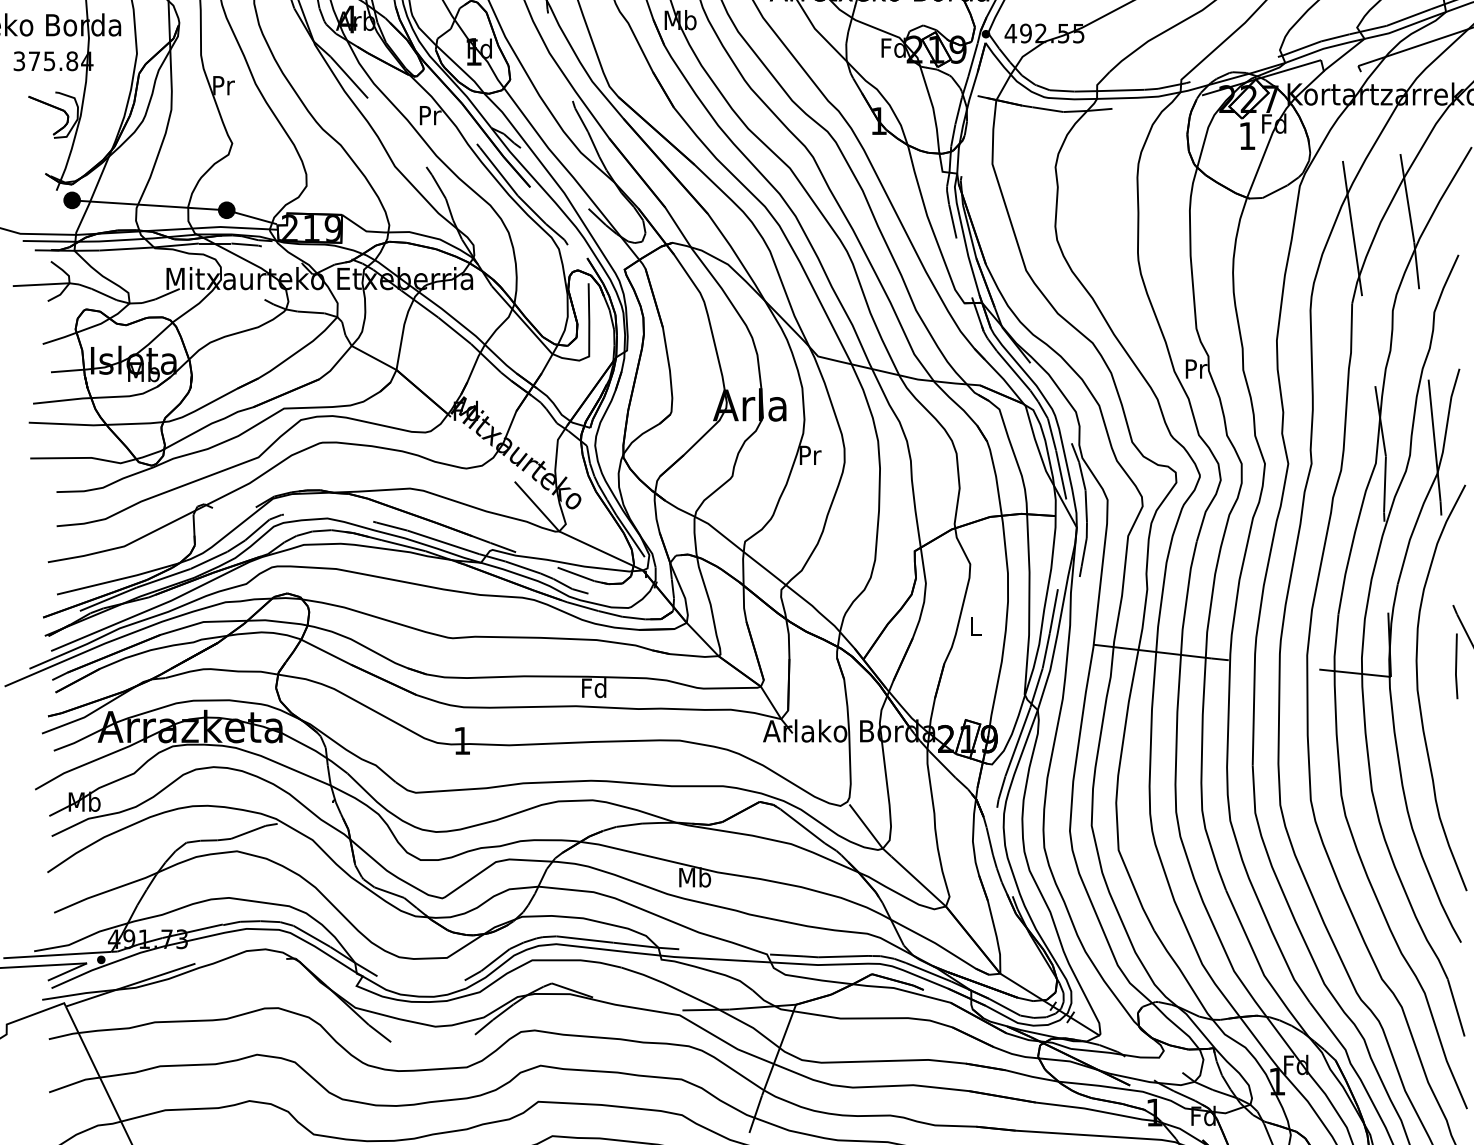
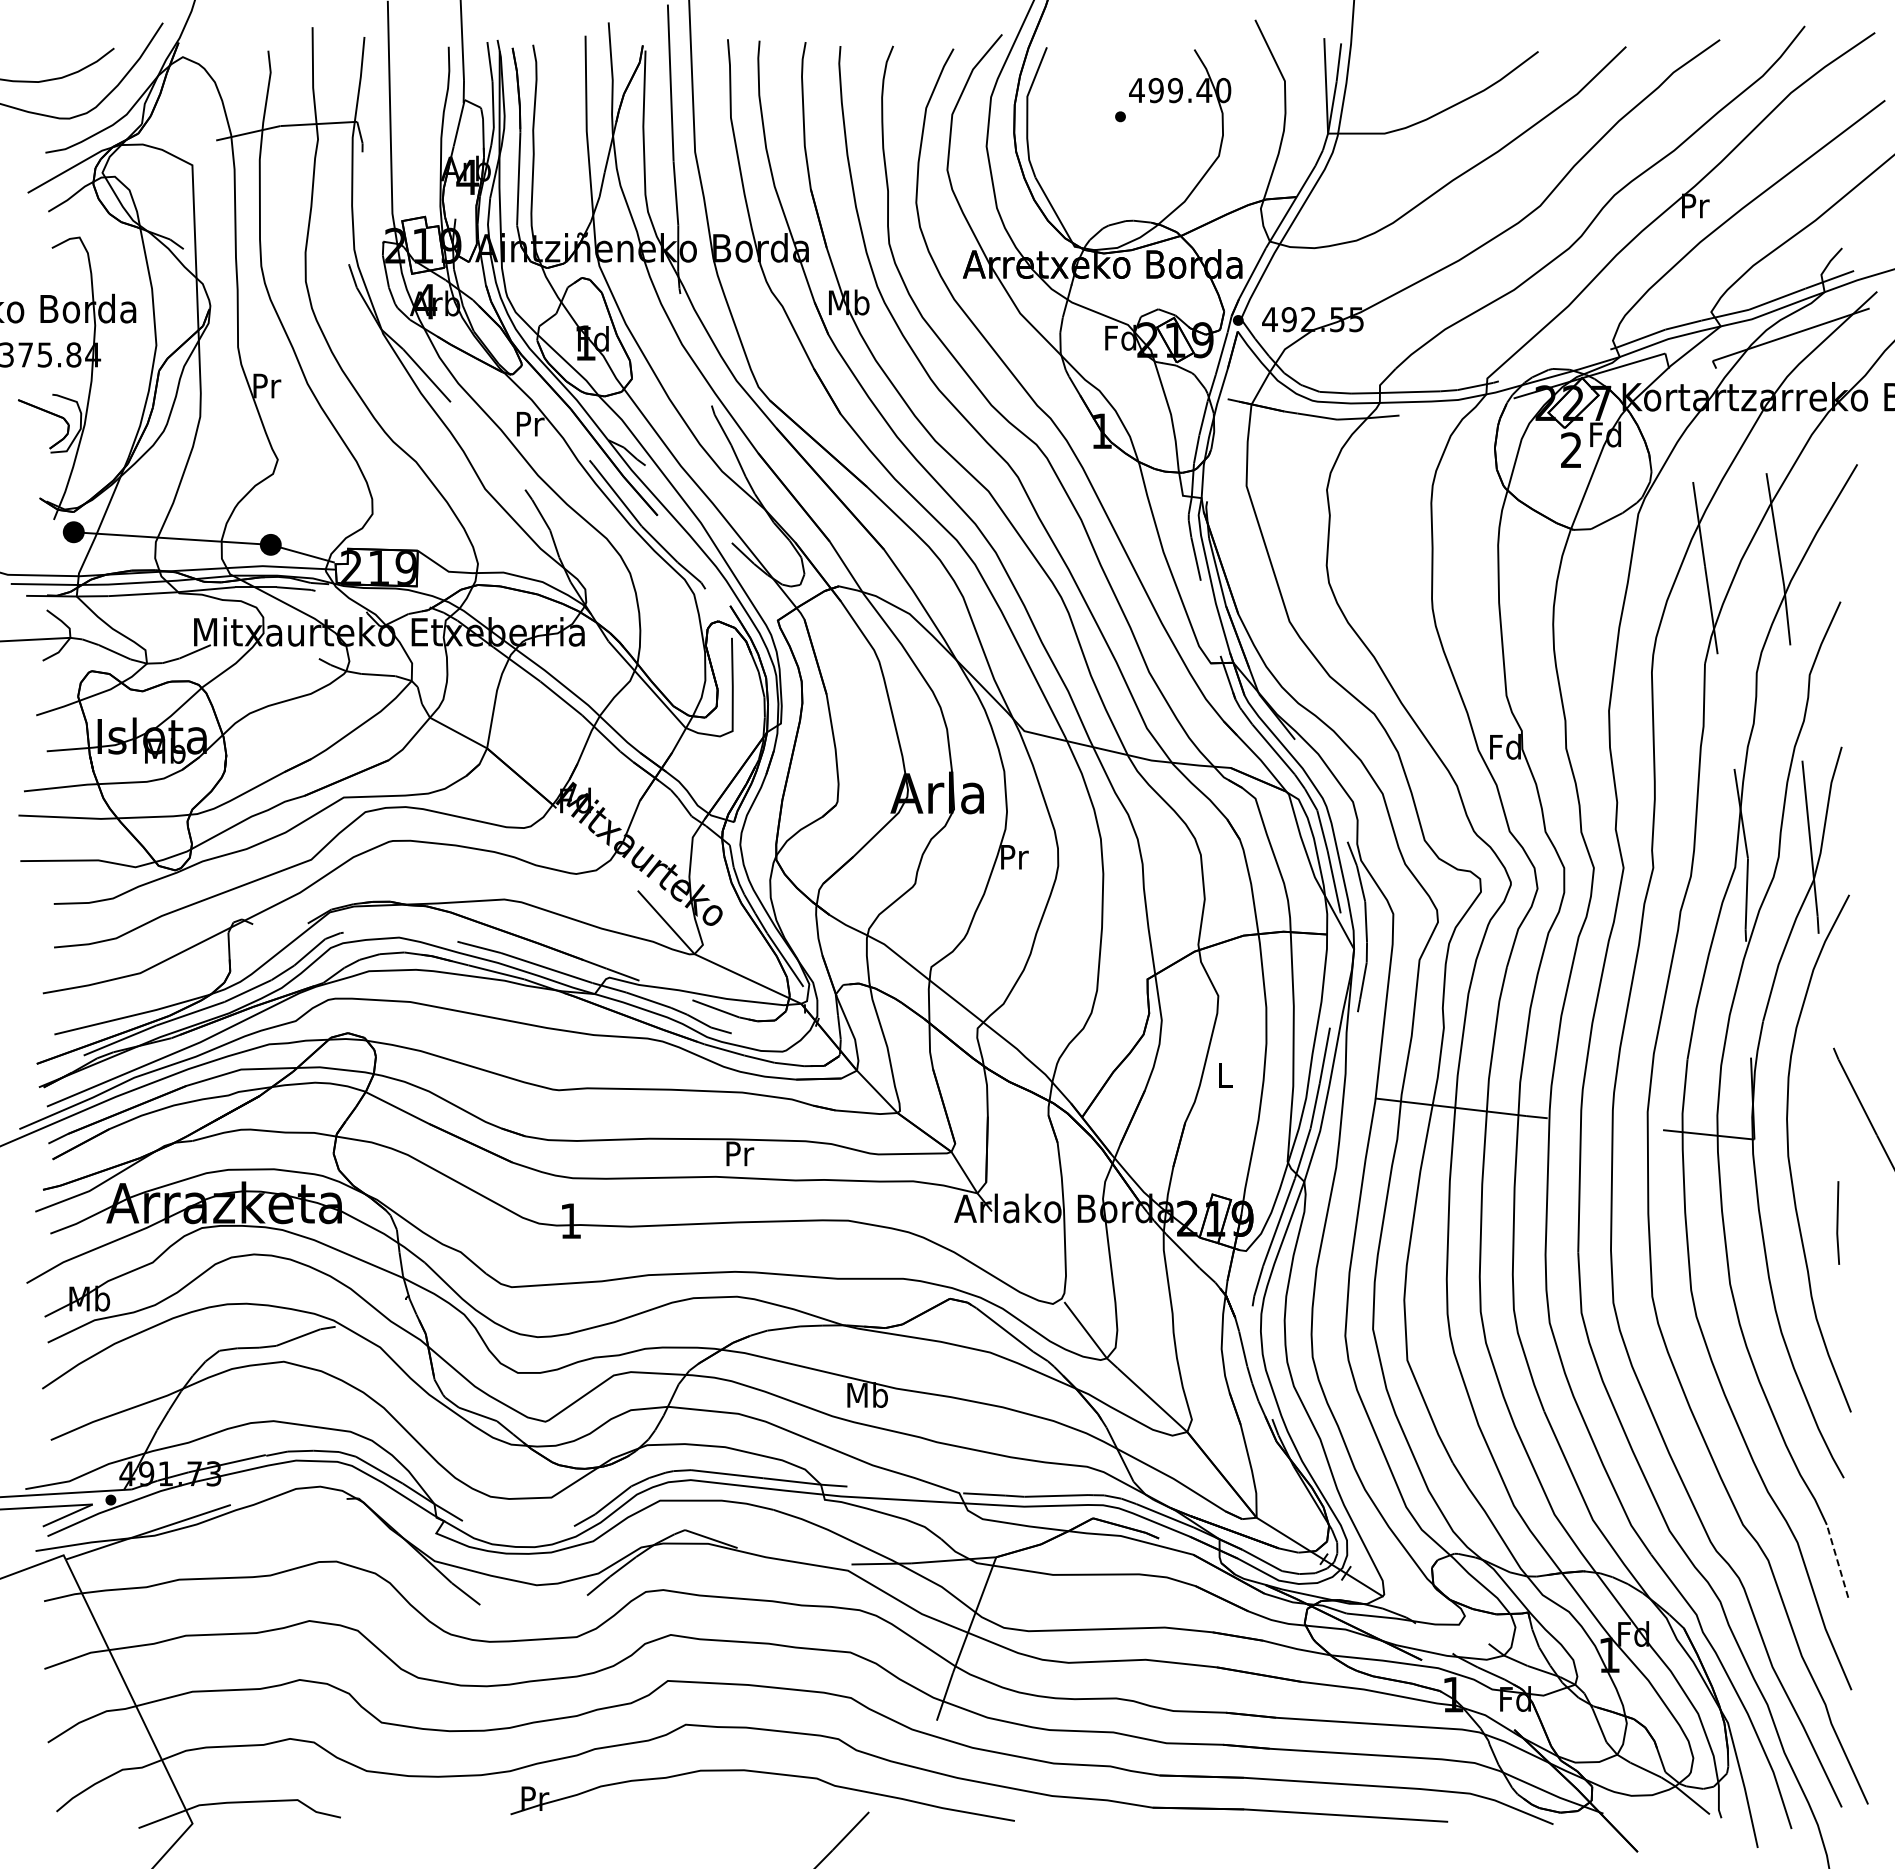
text: (1247, 135) -> (1571, 449), 1 -> 2
text: (1195, 368) -> (1505, 746), Pr -> Fd
line: (1456, 665) -> (1838, 1222), moved
text: (593, 687) -> (738, 1153), Fd -> Pr
line: (1456, 1008) -> (1837, 1561), solid -> dashed

